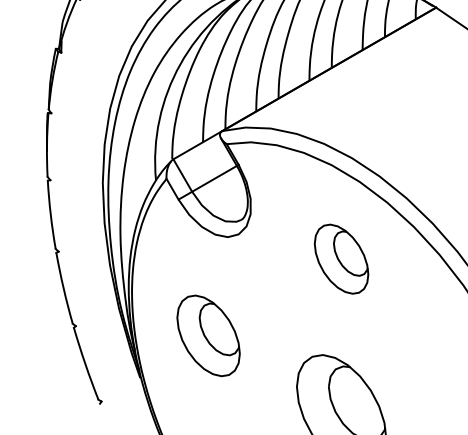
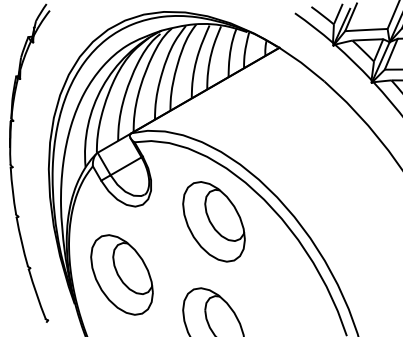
part: (340, 258) -> (213, 221), size x1.67
part: (207, 335) -> (121, 274), size x1.43

